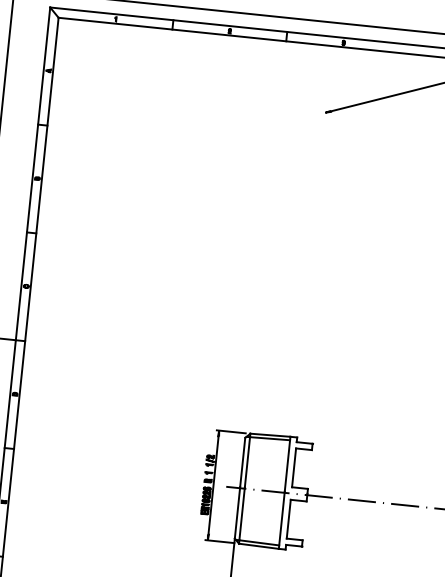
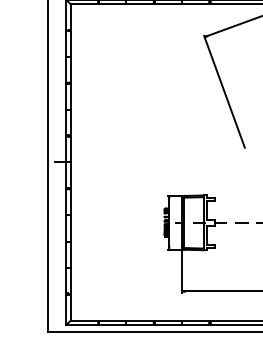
line: (354, 228) -> (224, 91), added

